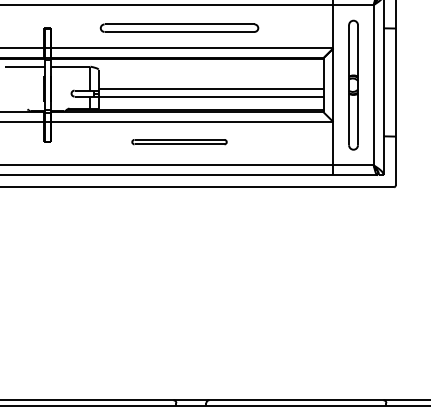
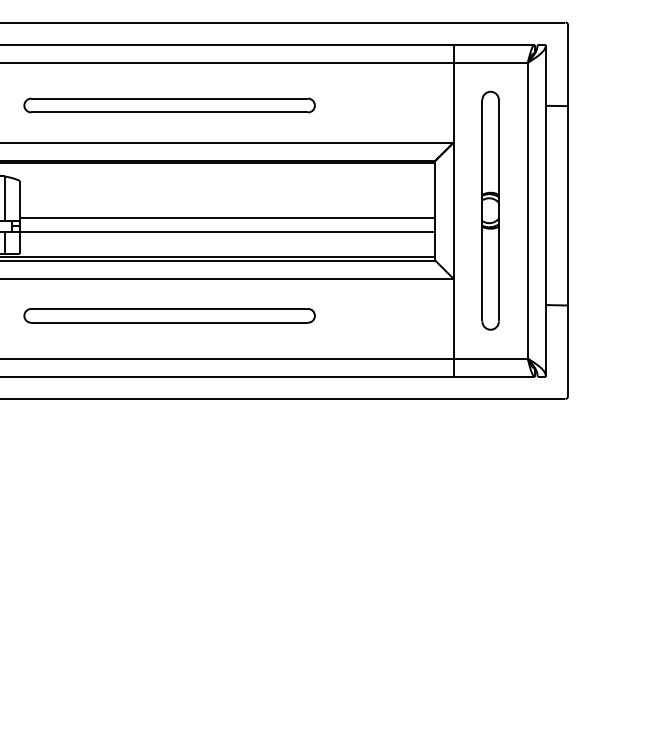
part: (179, 141) -> (169, 314), size x1.67

